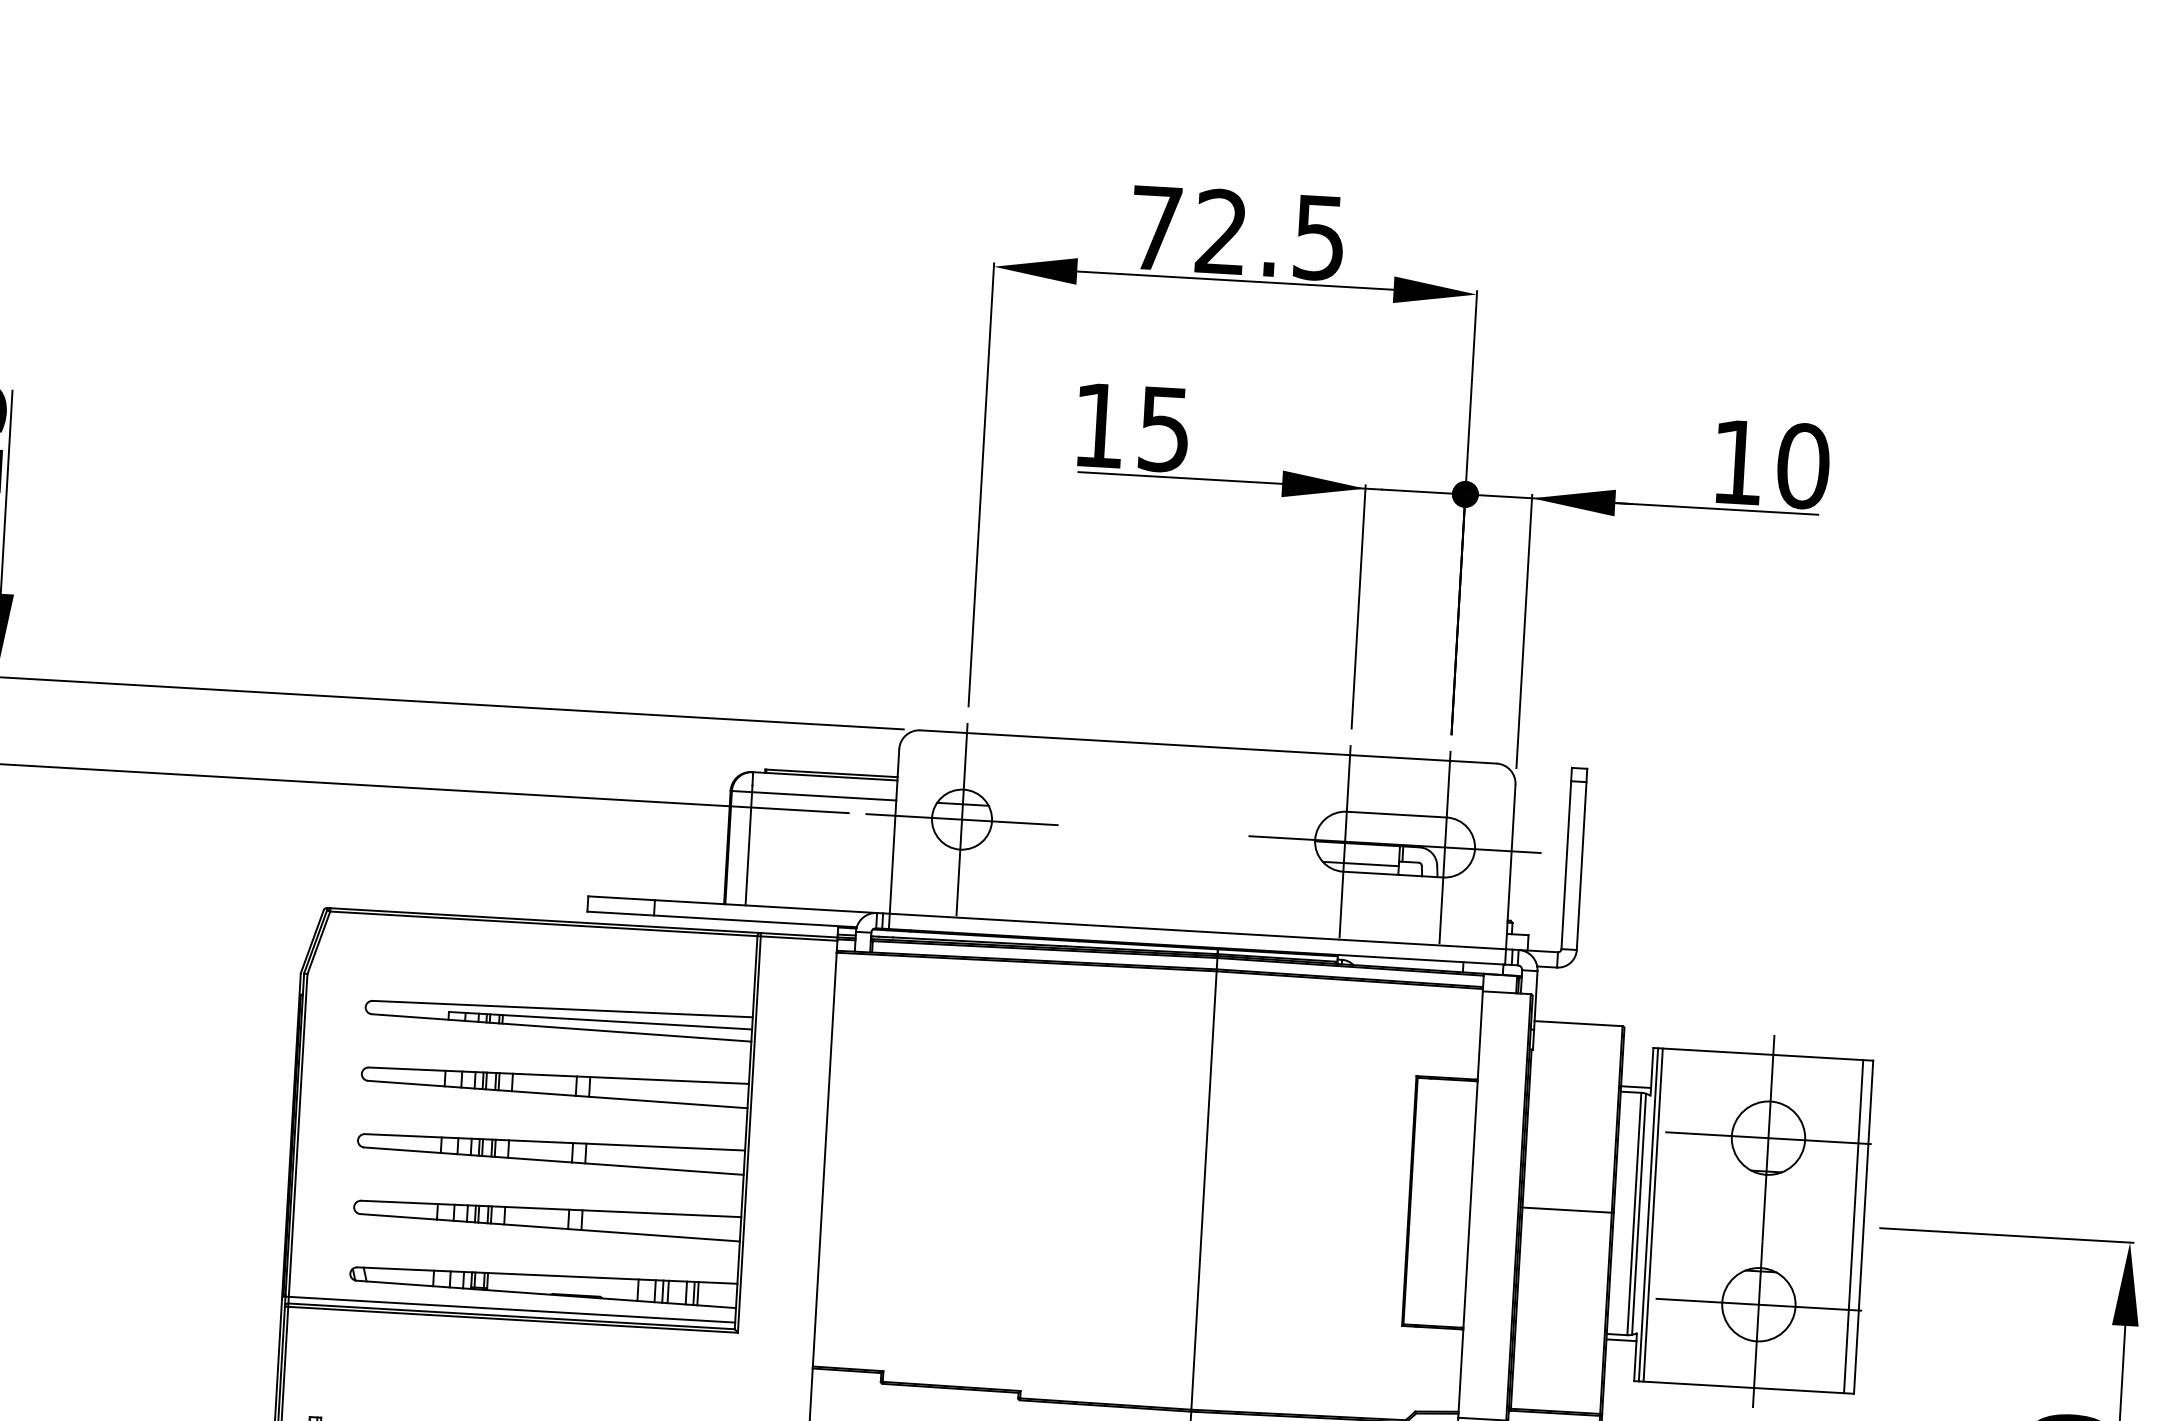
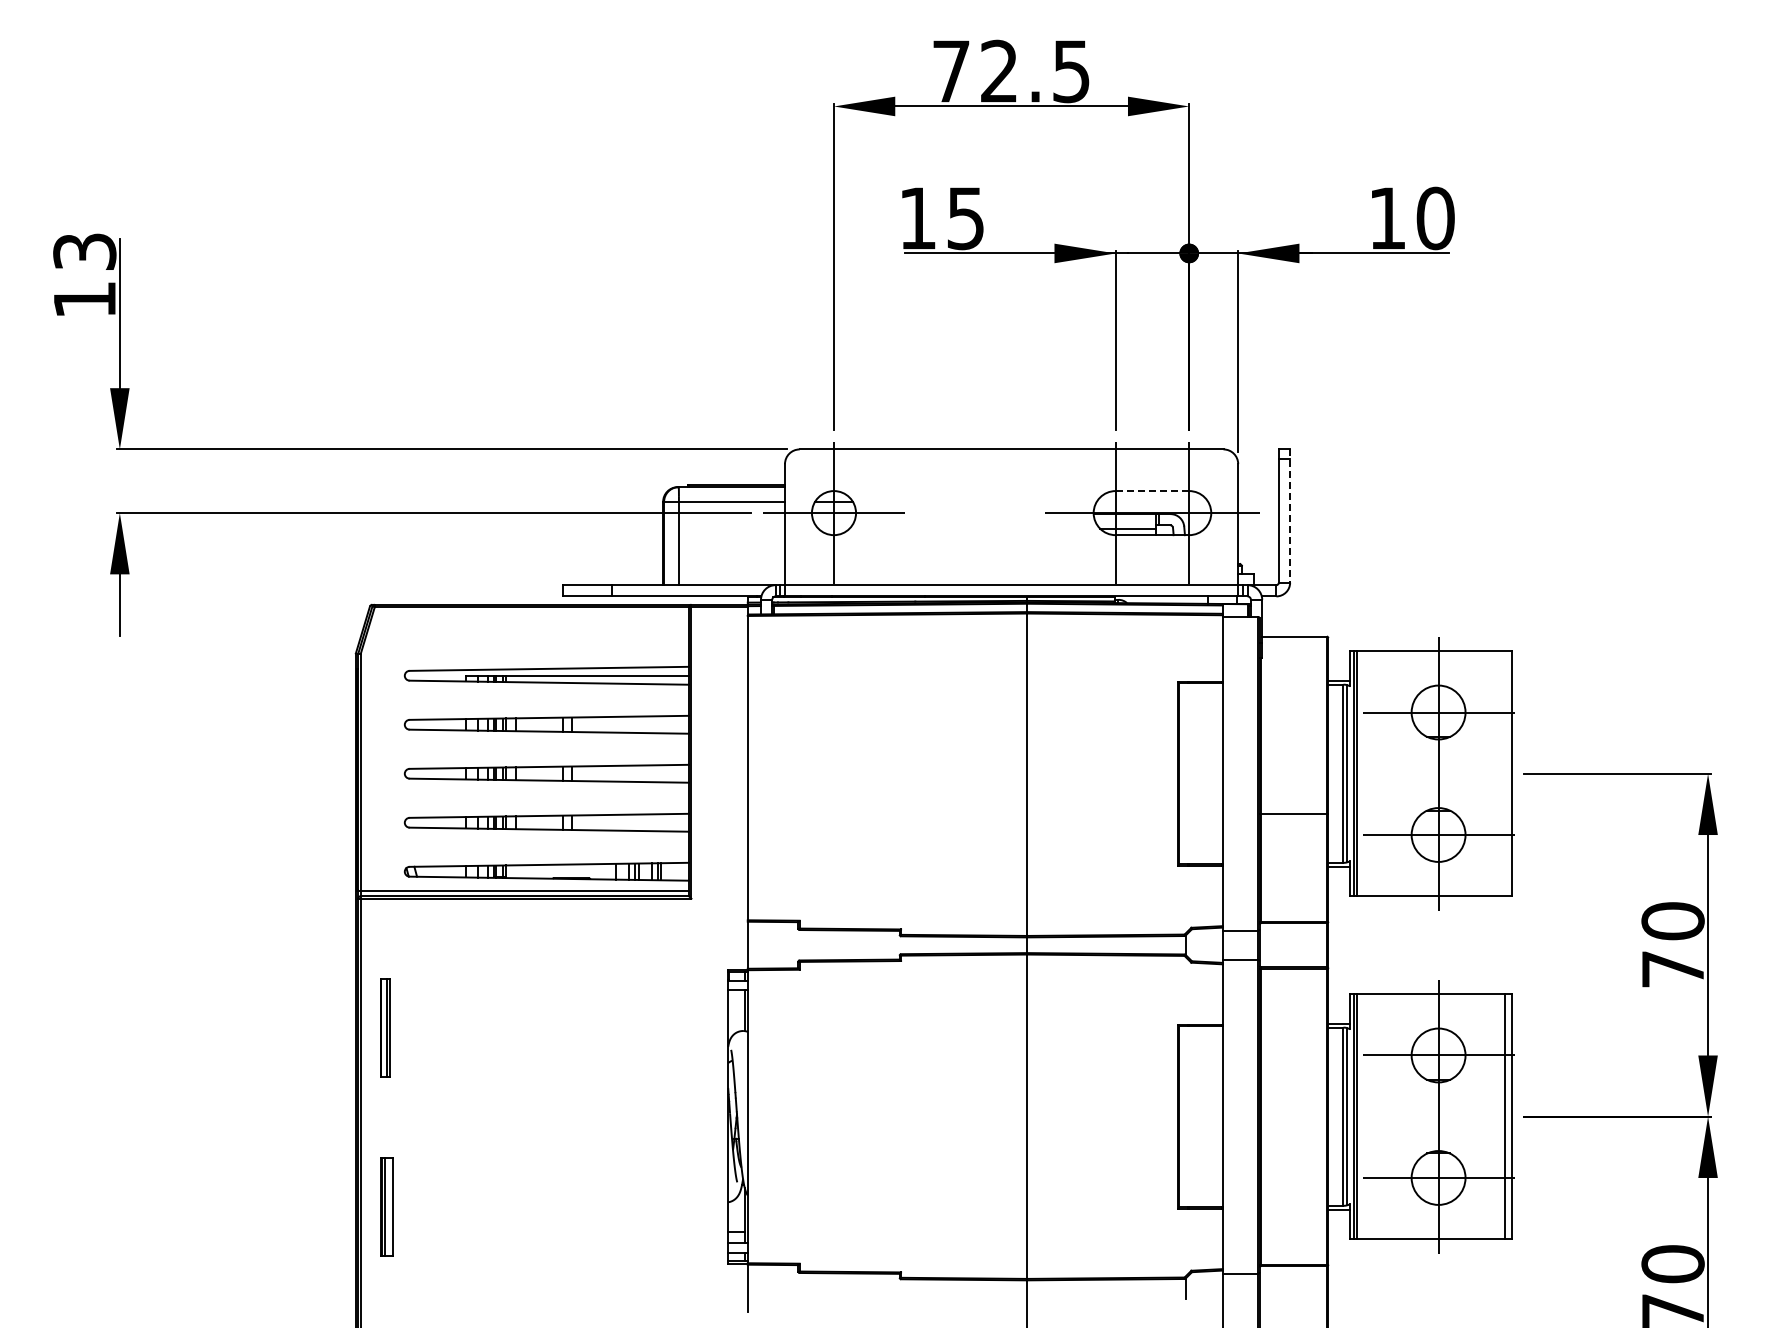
line: (1396, 815) -> (1152, 491), solid -> dashed
line: (1582, 860) -> (1290, 516), solid -> dashed
line: (1566, 1209) -> (1293, 813), moved
line: (1853, 1226) -> (1504, 773), removed

